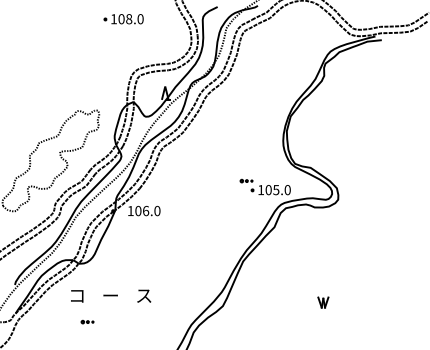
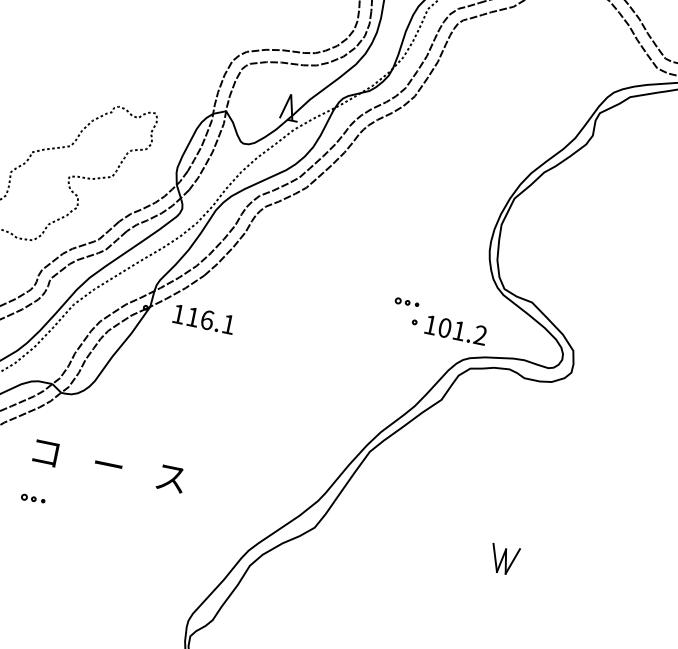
text: (281, 190) -> (468, 333), 105.0 -> 101.2
text: (147, 210) -> (210, 319), 106.0 -> 116.1
part: (323, 302) -> (504, 559), size x1.4
part: (87, 321) -> (33, 497), moved

